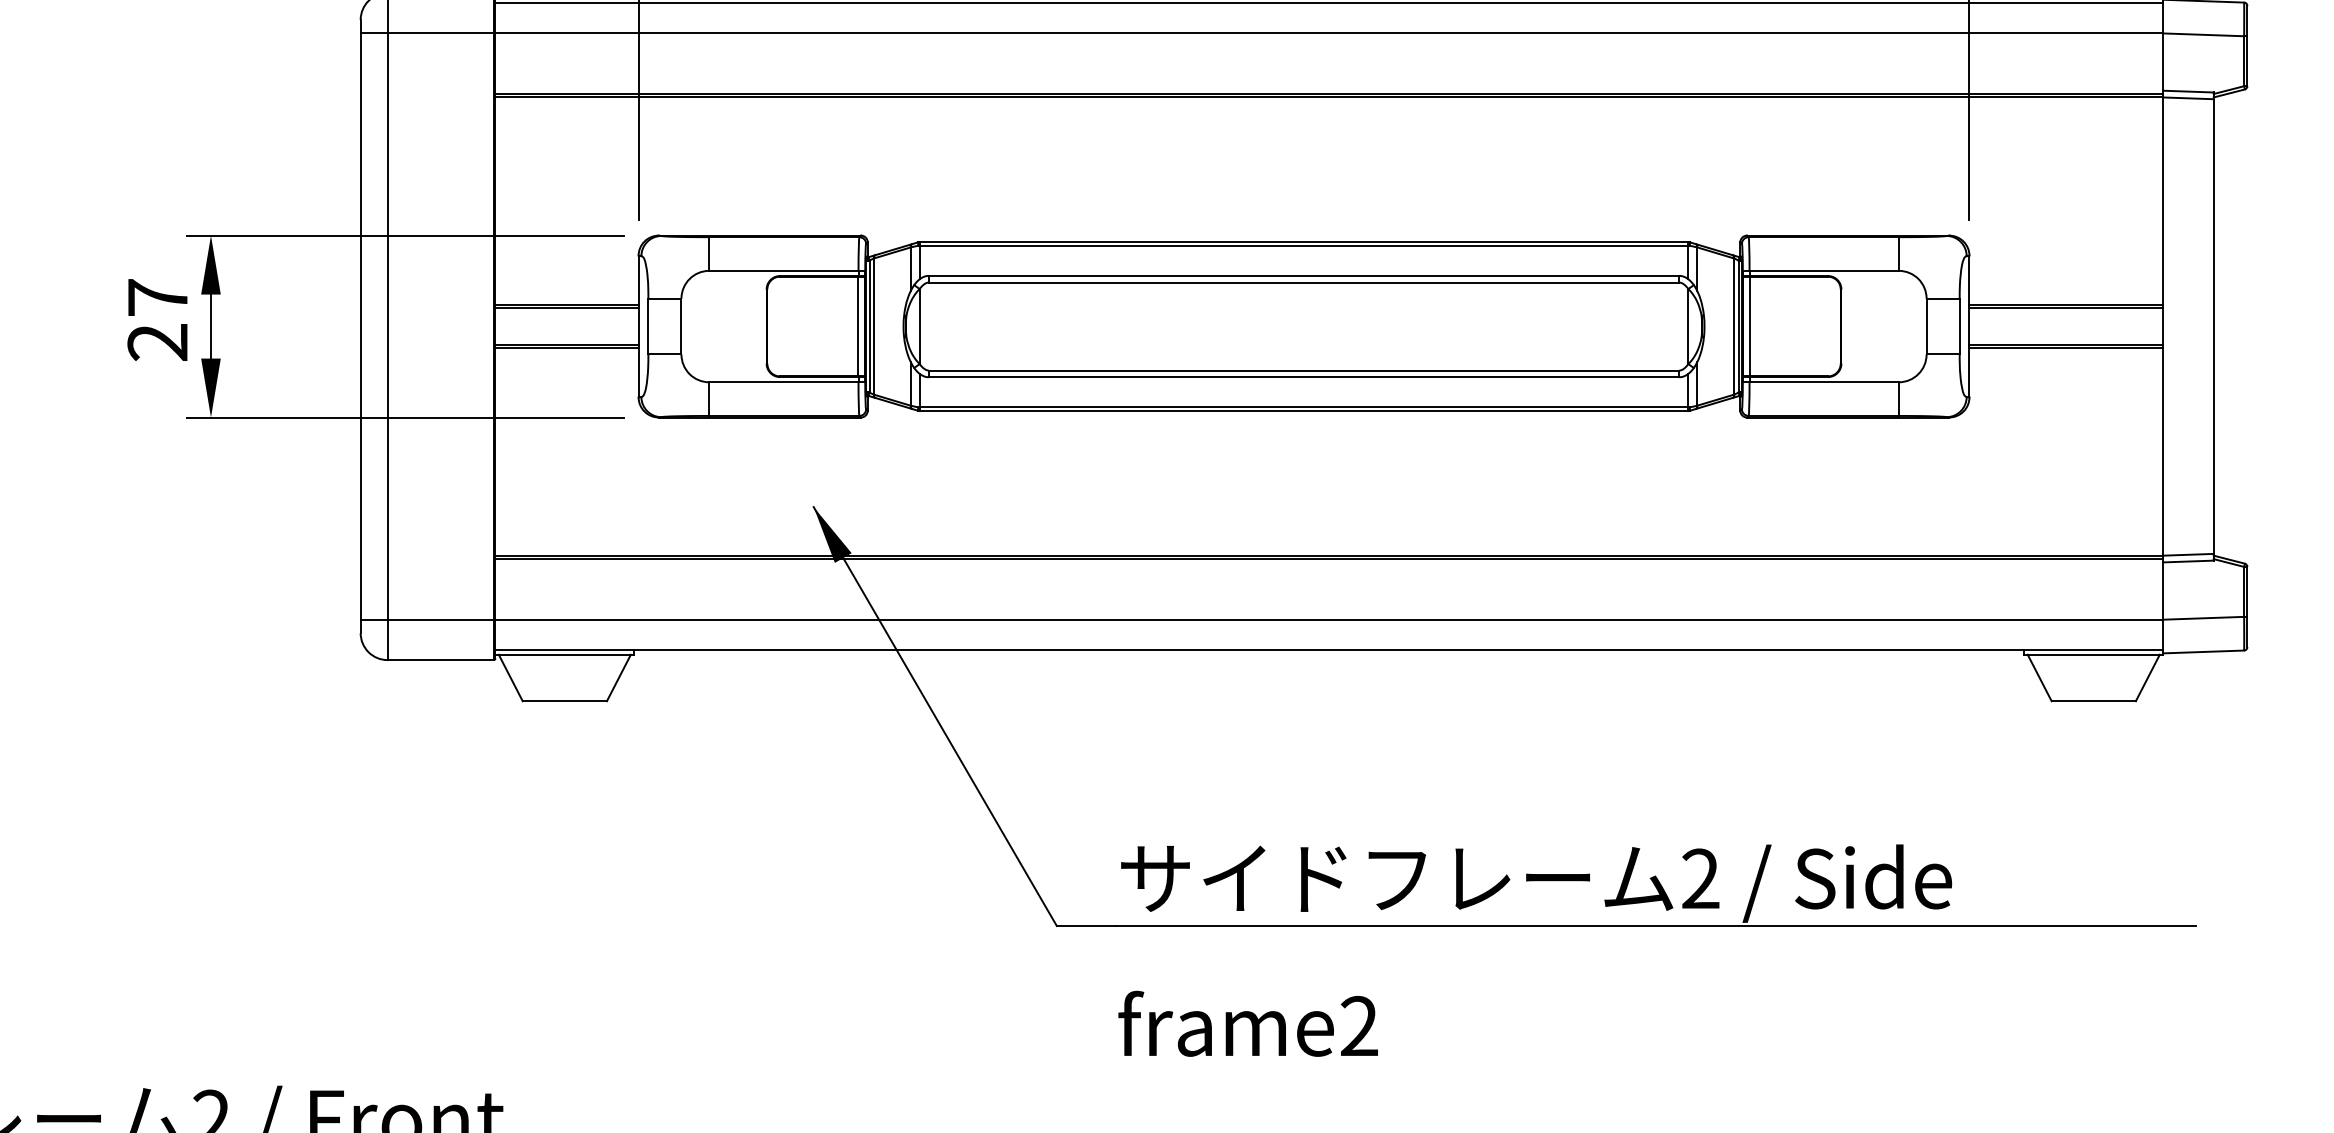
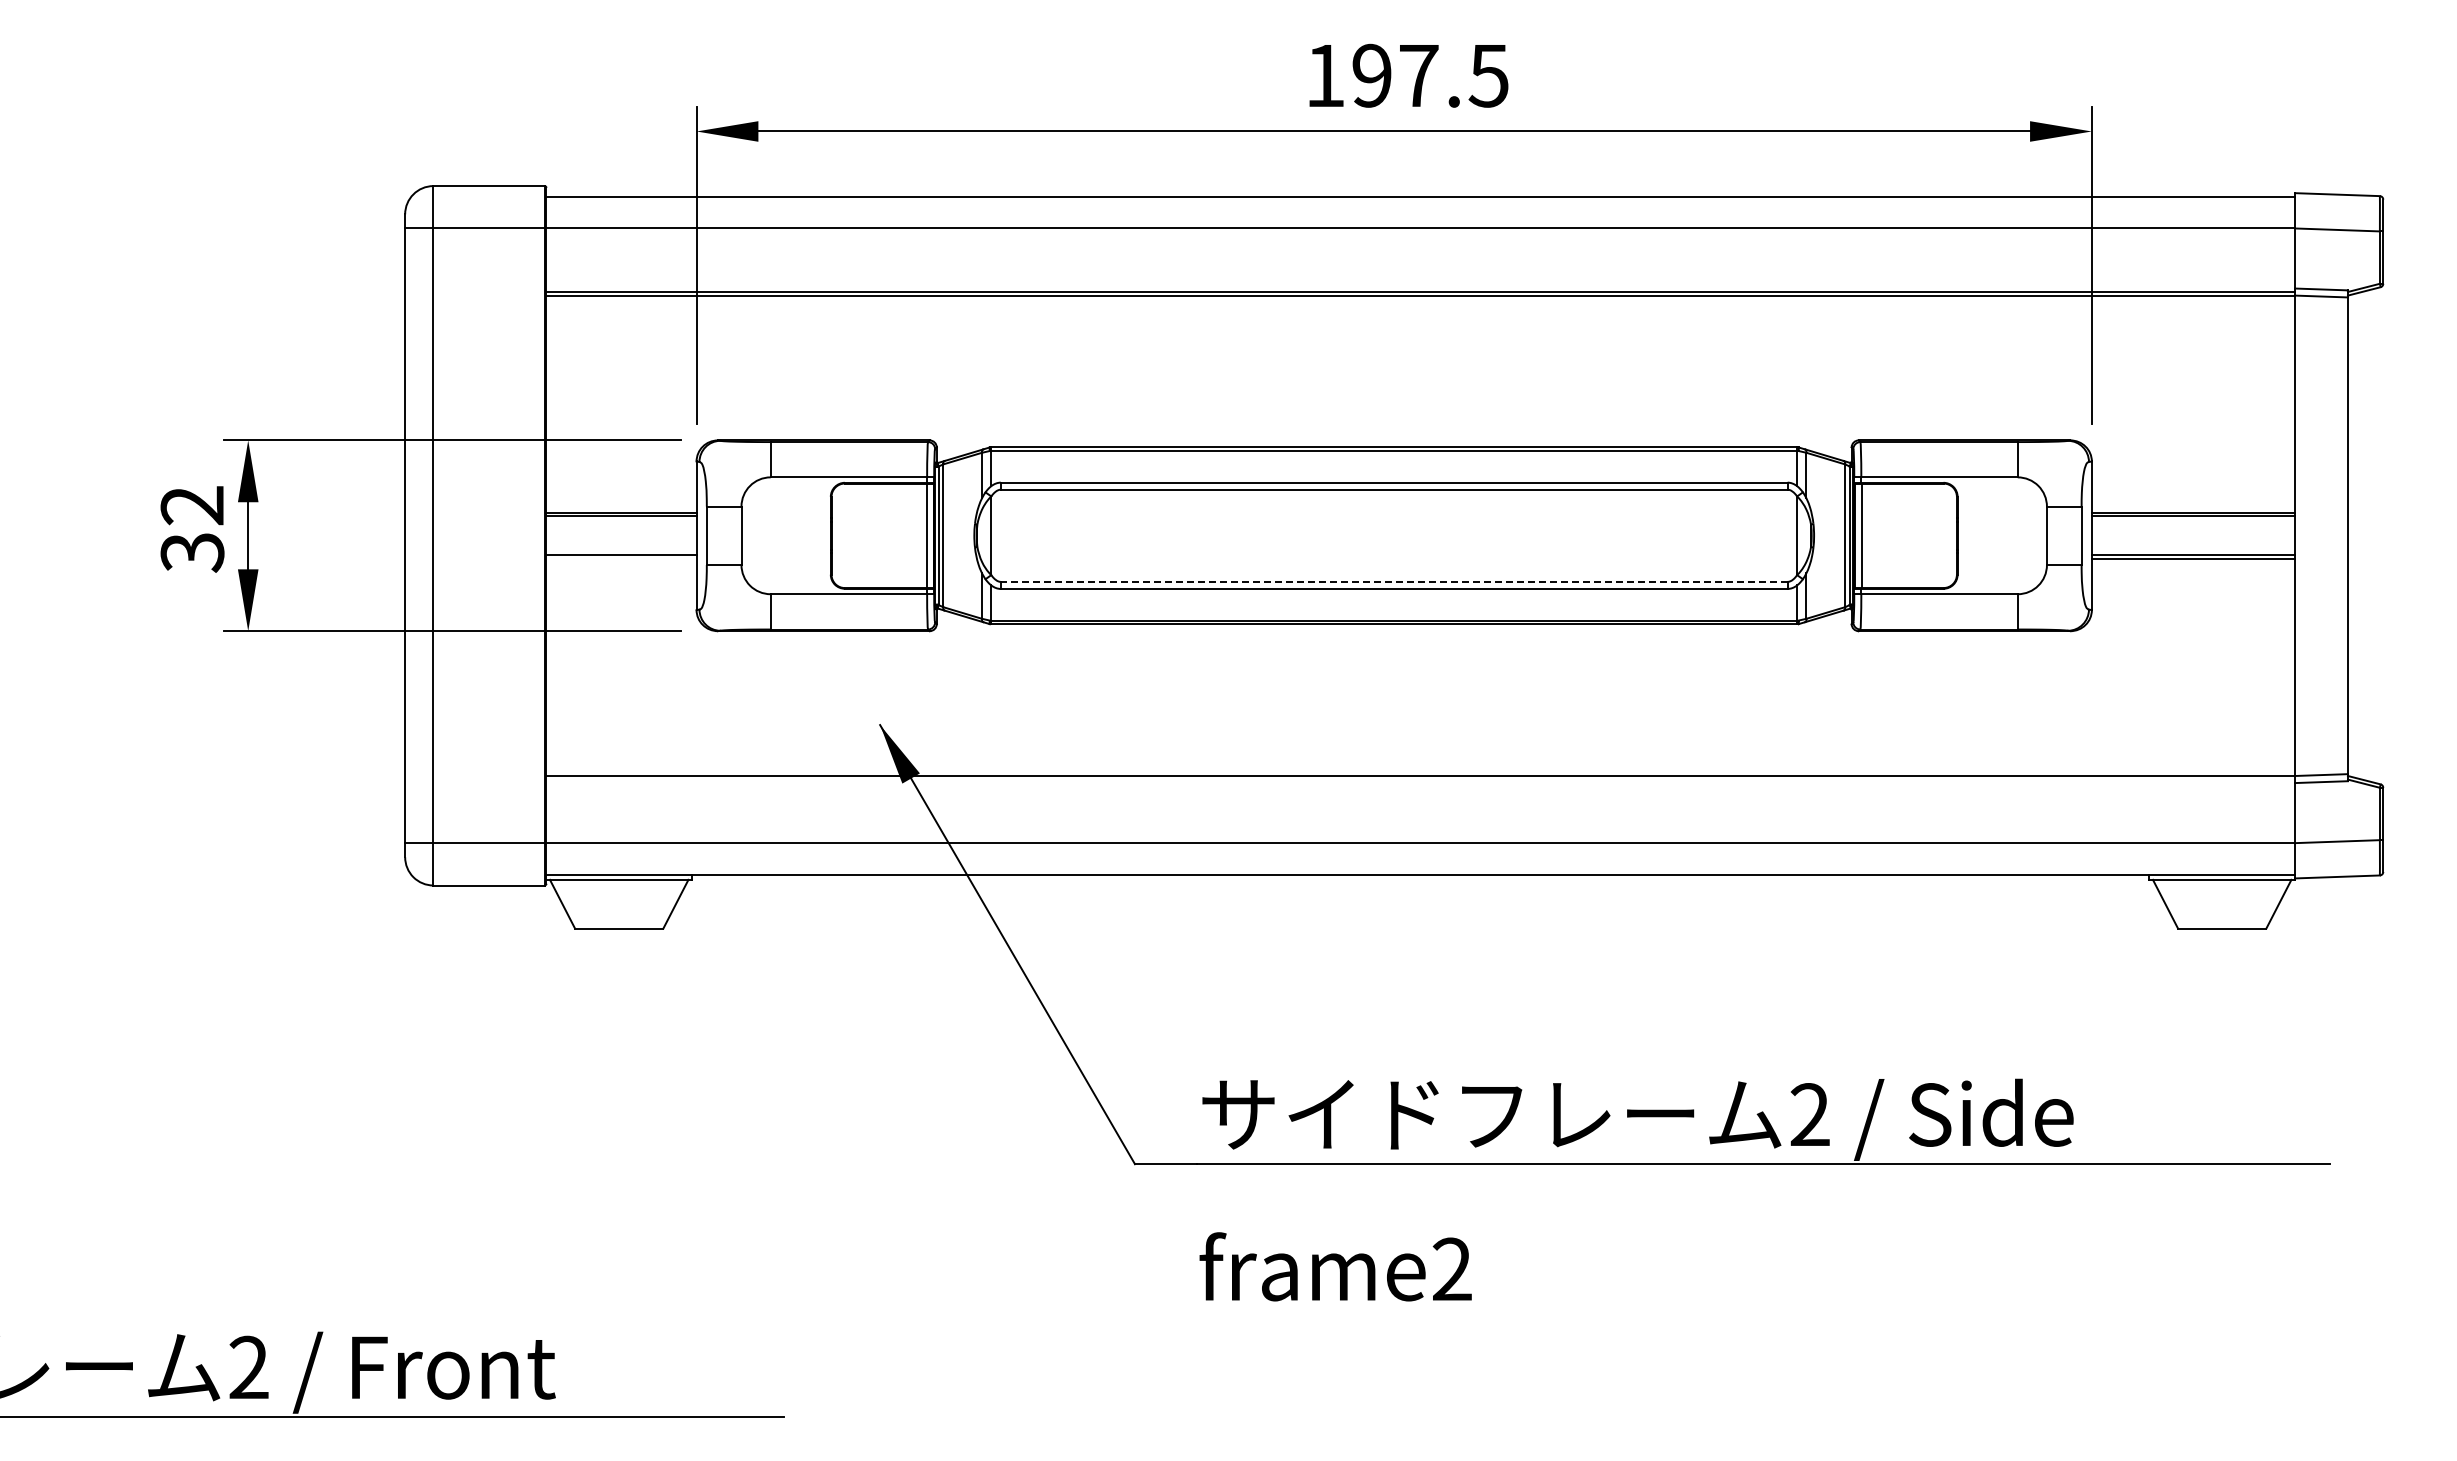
text: (157, 320) -> (192, 529), 27 -> 32
line: (567, 348) -> (621, 558), removed
line: (1303, 370) -> (1393, 581), solid -> dashed
line: (1329, 559) -> (1420, 779), removed

